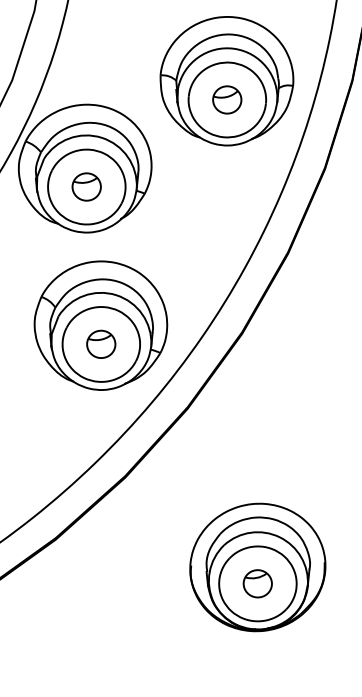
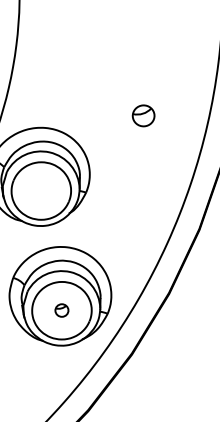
part: (226, 81) -> (141, 101), removed
part: (86, 186) -> (41, 190), removed
part: (101, 343) -> (62, 309), size x0.6

